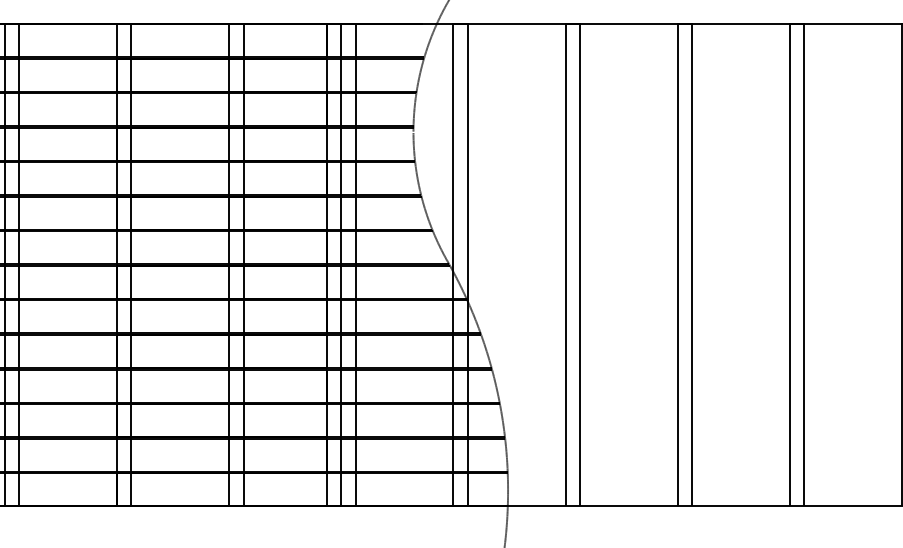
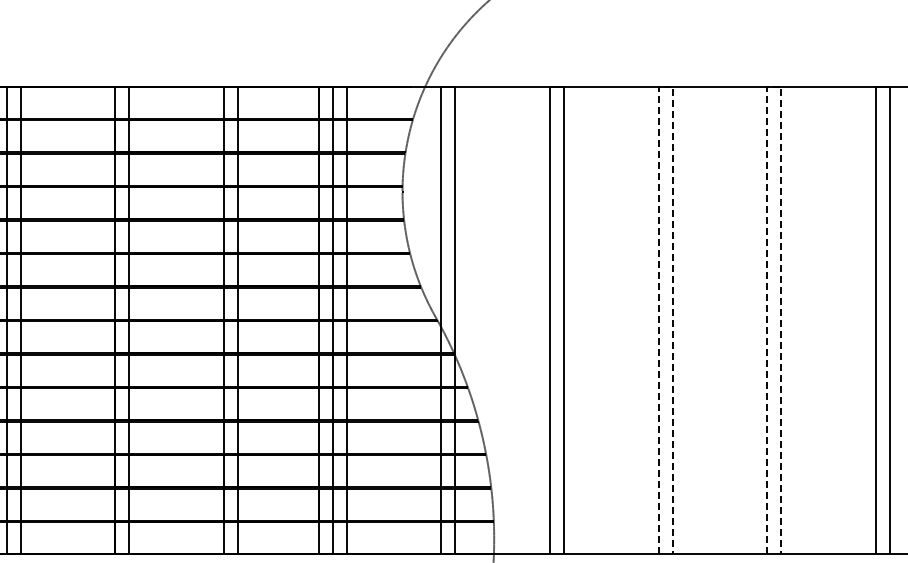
line: (685, 23) -> (666, 86), solid -> dashed
line: (797, 23) -> (774, 86), solid -> dashed

